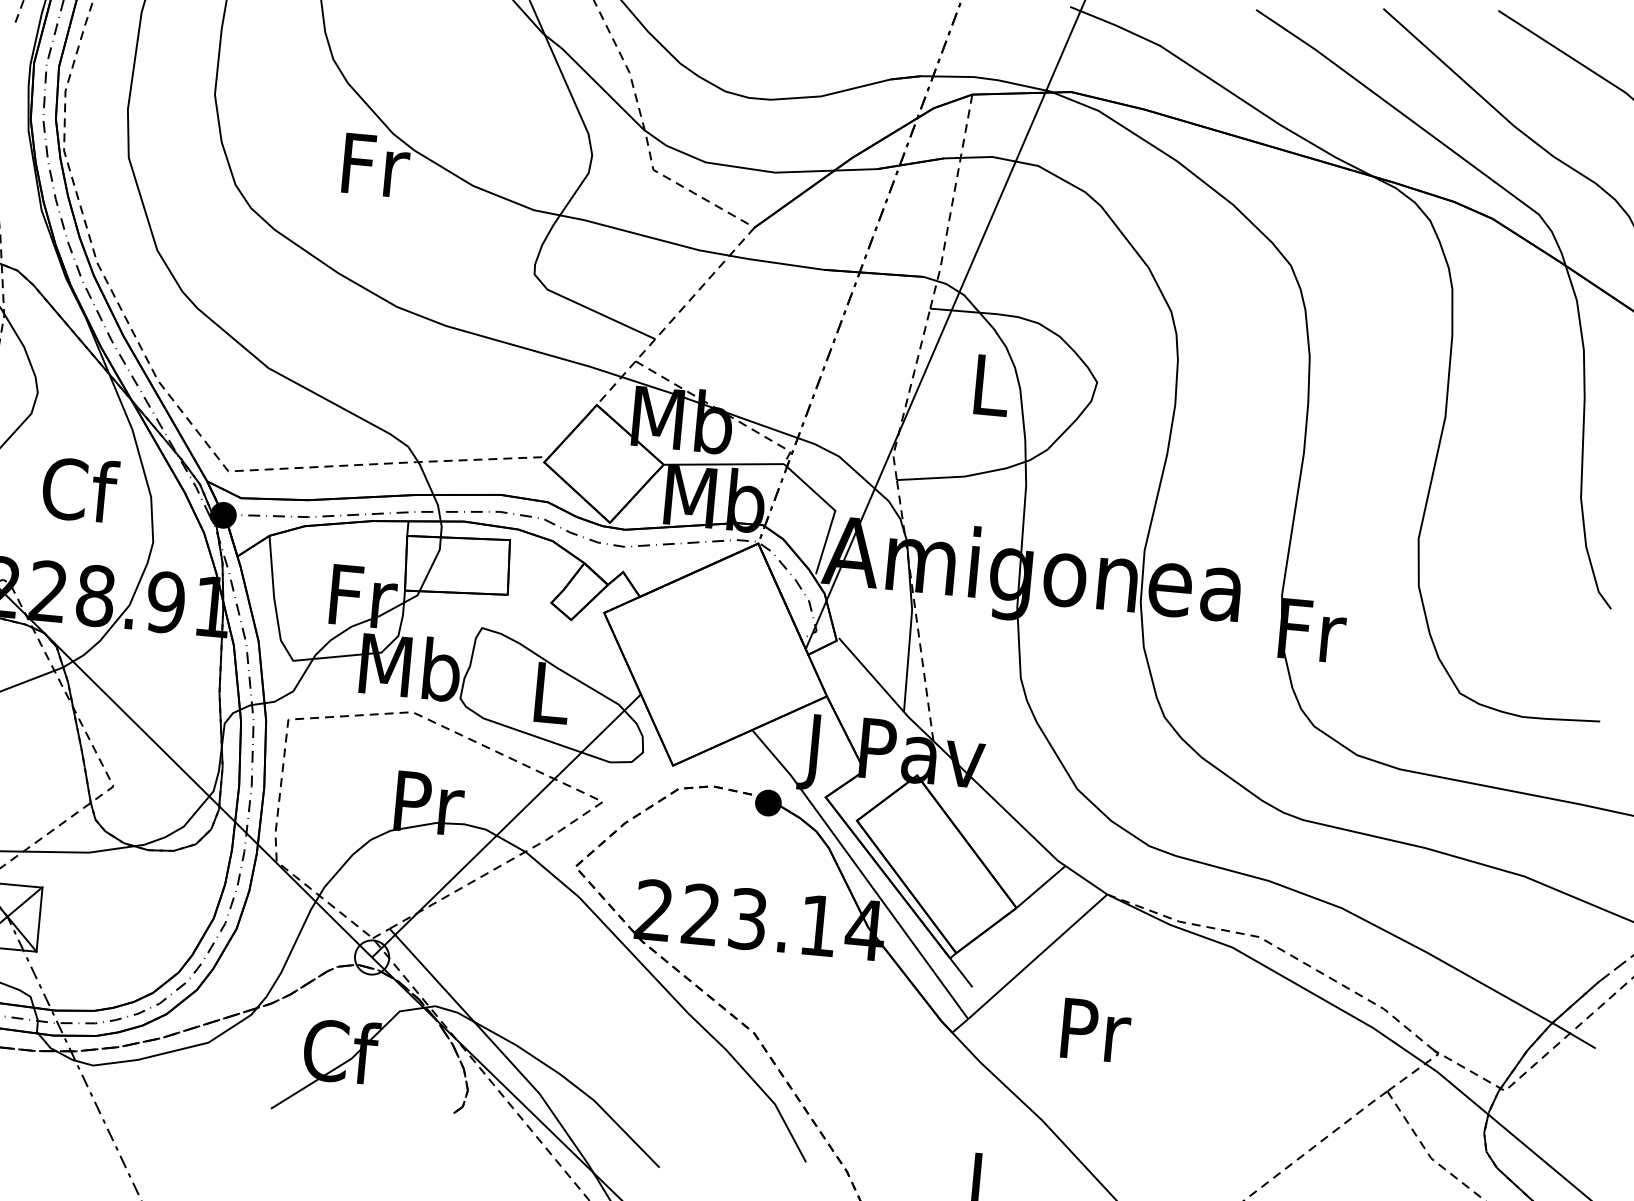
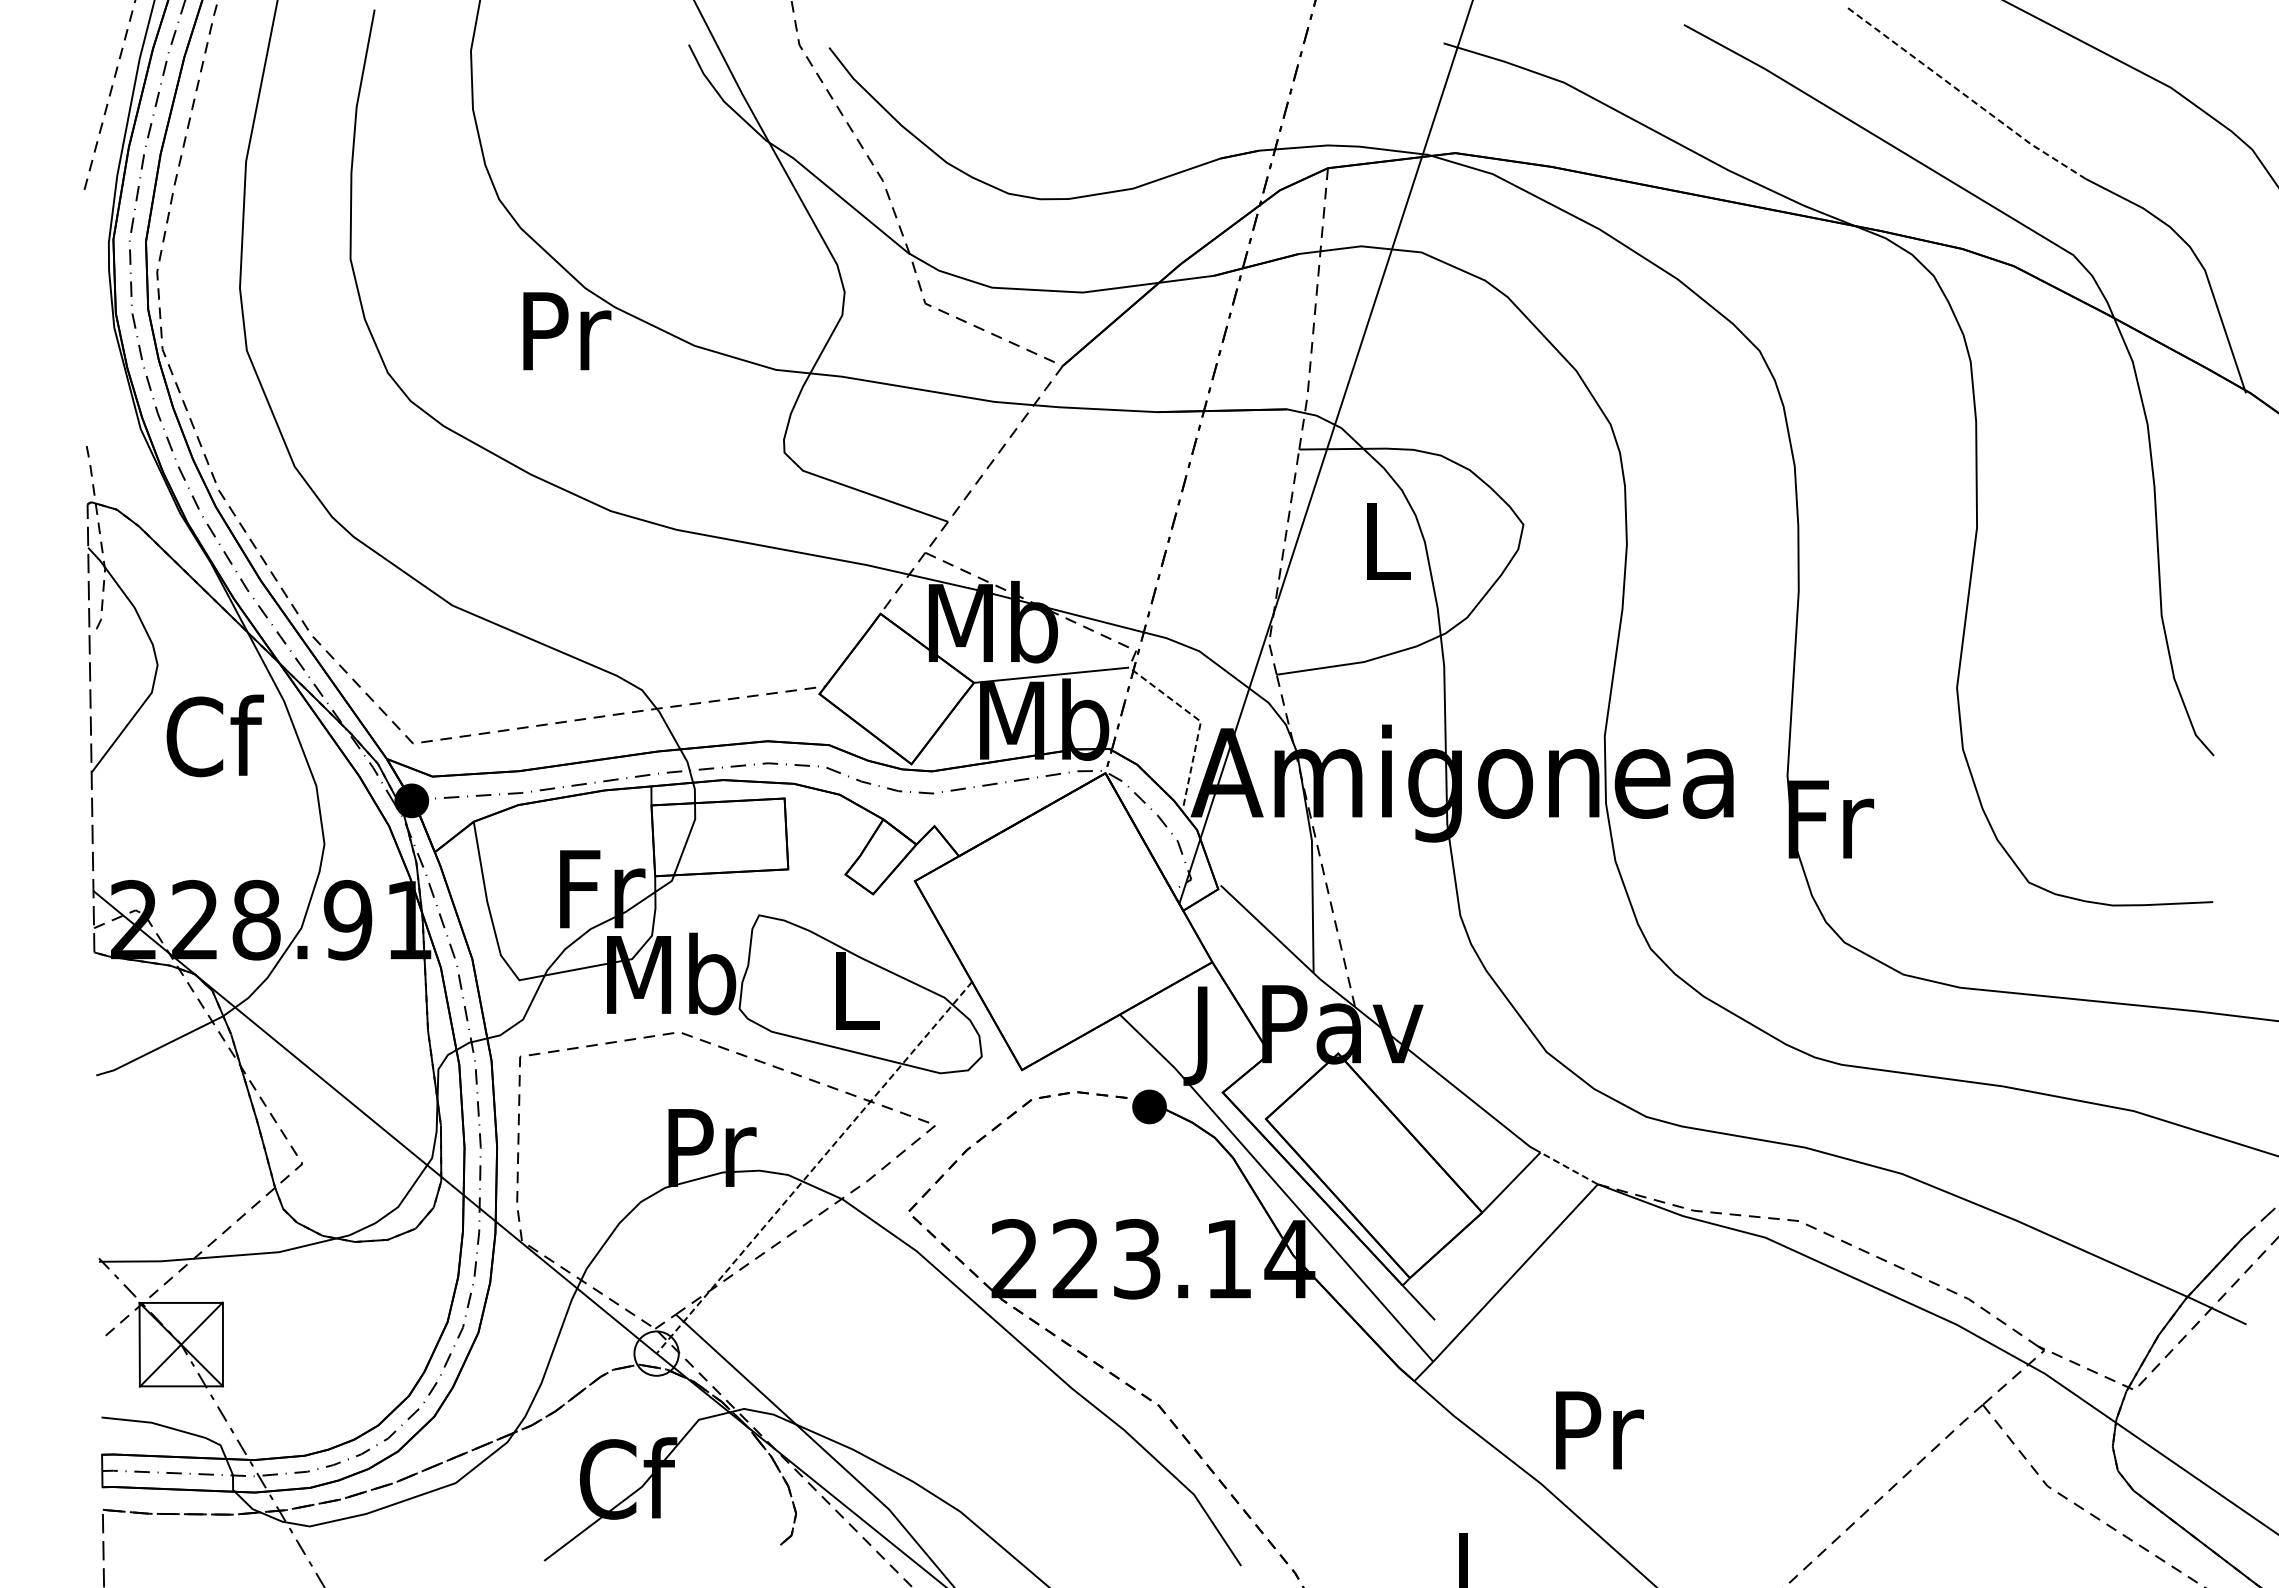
line: (1467, 84) -> (1965, 95), solid -> dashed
text: (376, 165) -> (567, 331), Fr -> Pr
text: (79, 489) -> (214, 735), moved
line: (834, 509) -> (1199, 720), solid -> dashed
line: (506, 825) -> (814, 1167), solid -> dashed
line: (1086, 880) -> (1569, 1168), solid -> dashed
text: (1095, 1030) -> (1599, 1430), moved

